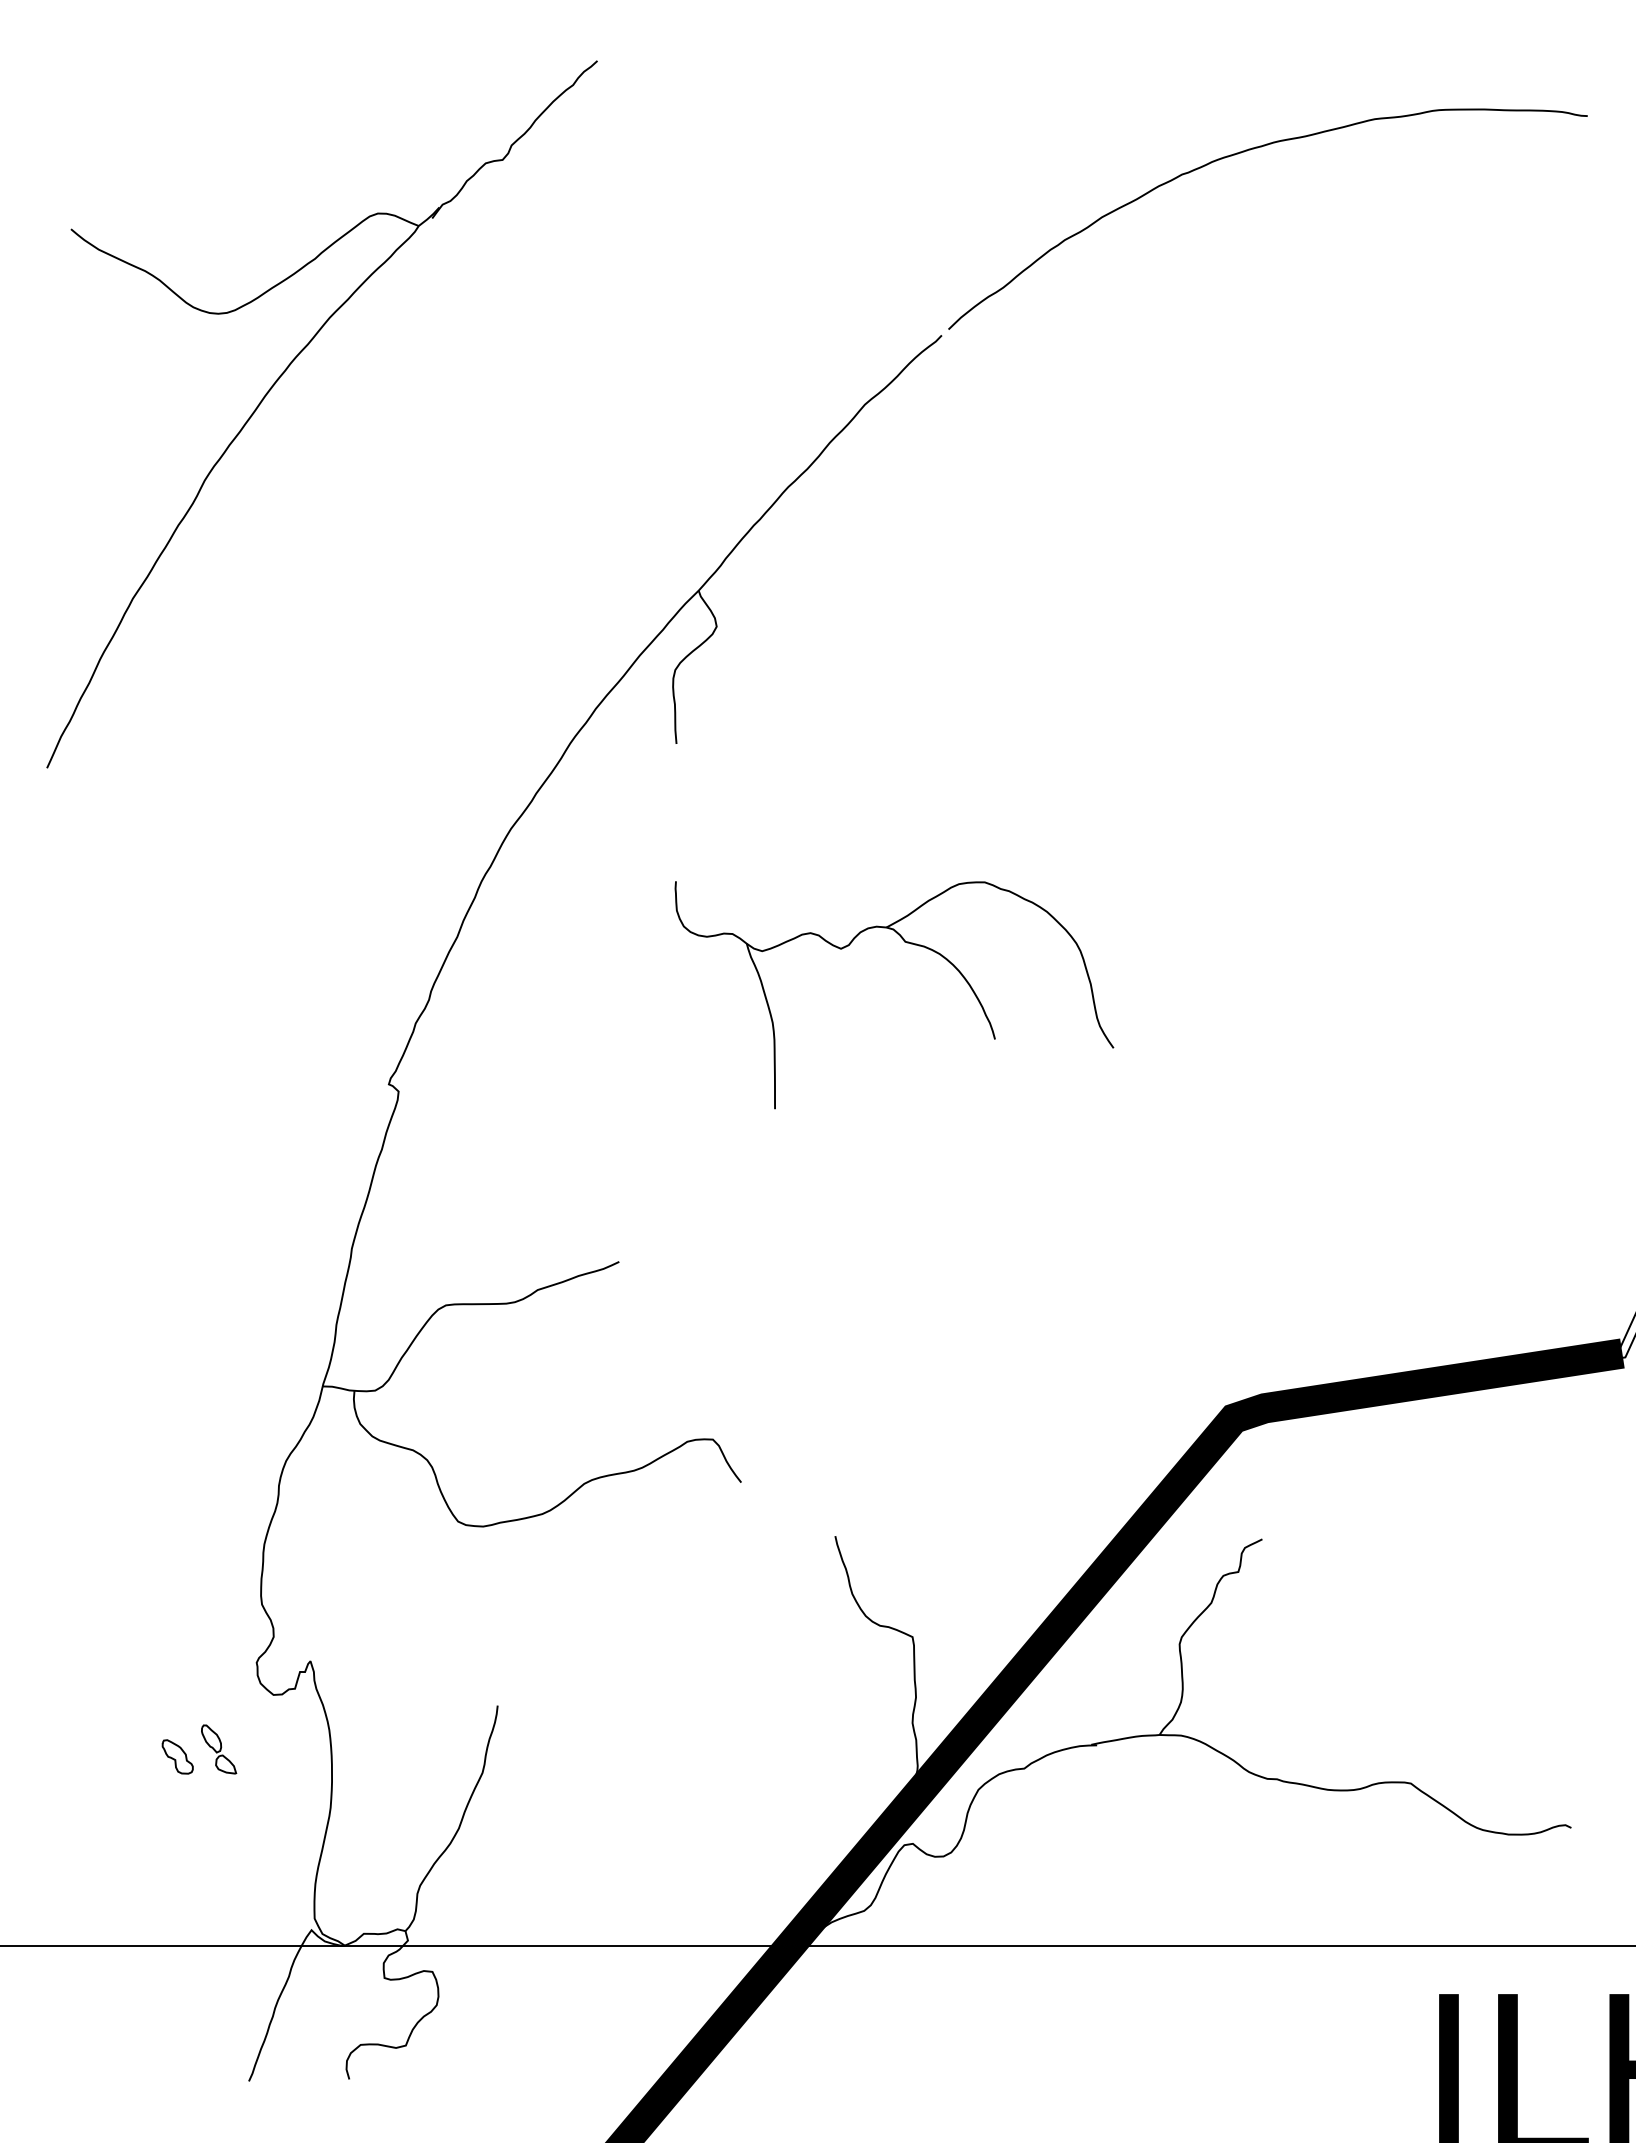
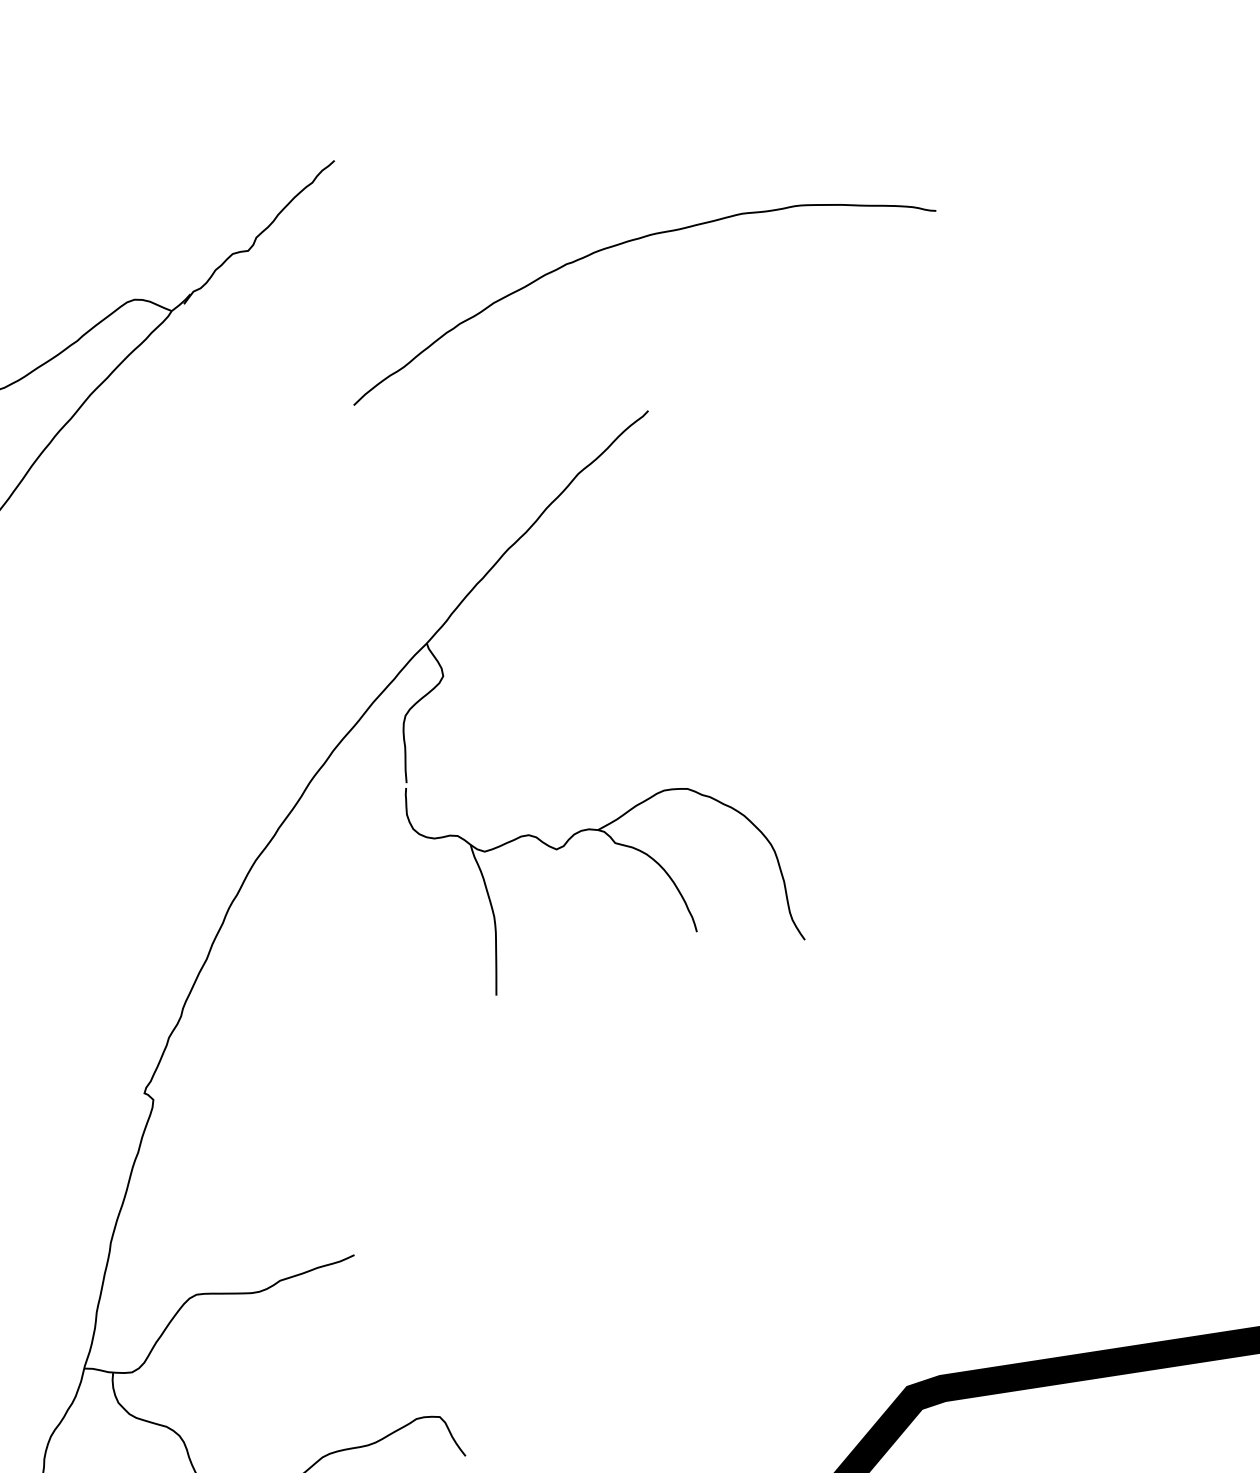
curve: (1244, 152) -> (623, 244), moved
part: (907, 943) -> (617, 844), moved

